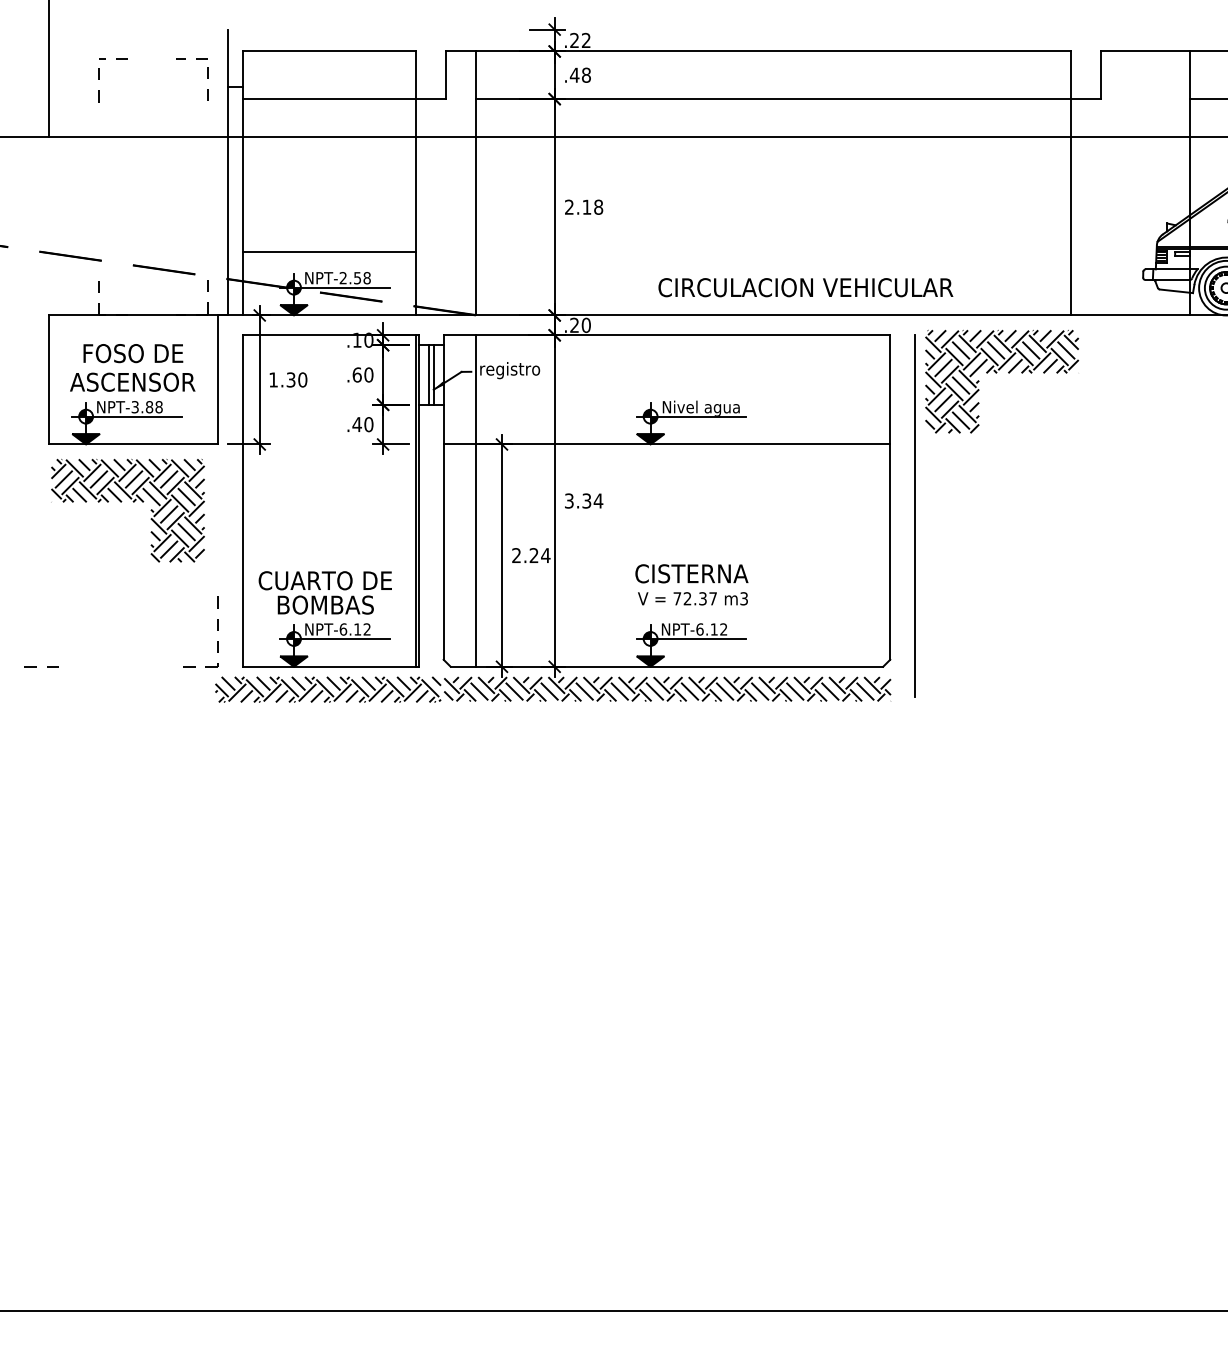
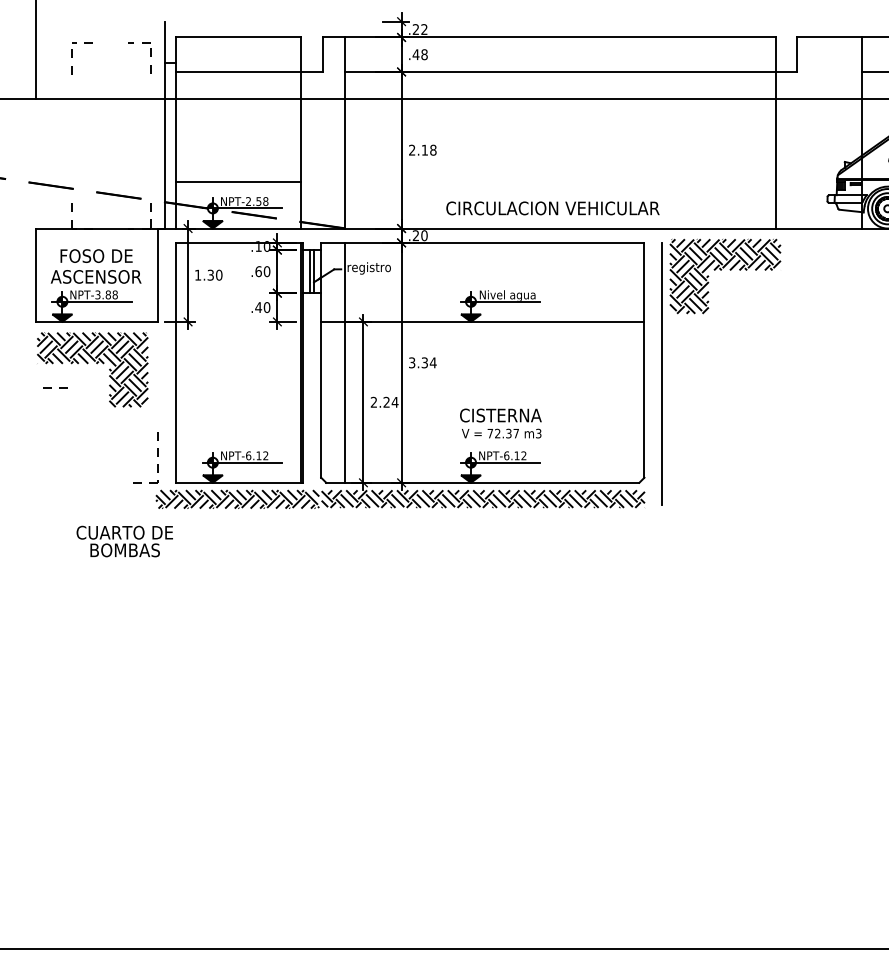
text: (805, 287) -> (552, 208), moved
text: (324, 592) -> (124, 541), moved
line: (36, 666) -> (51, 387), moved

